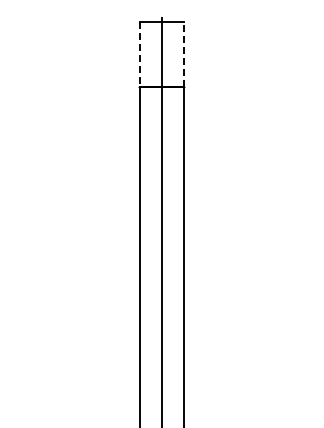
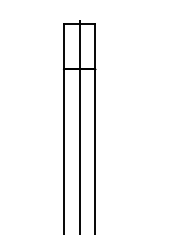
line: (139, 54) -> (63, 46), dashed -> solid
line: (184, 54) -> (95, 46), dashed -> solid

